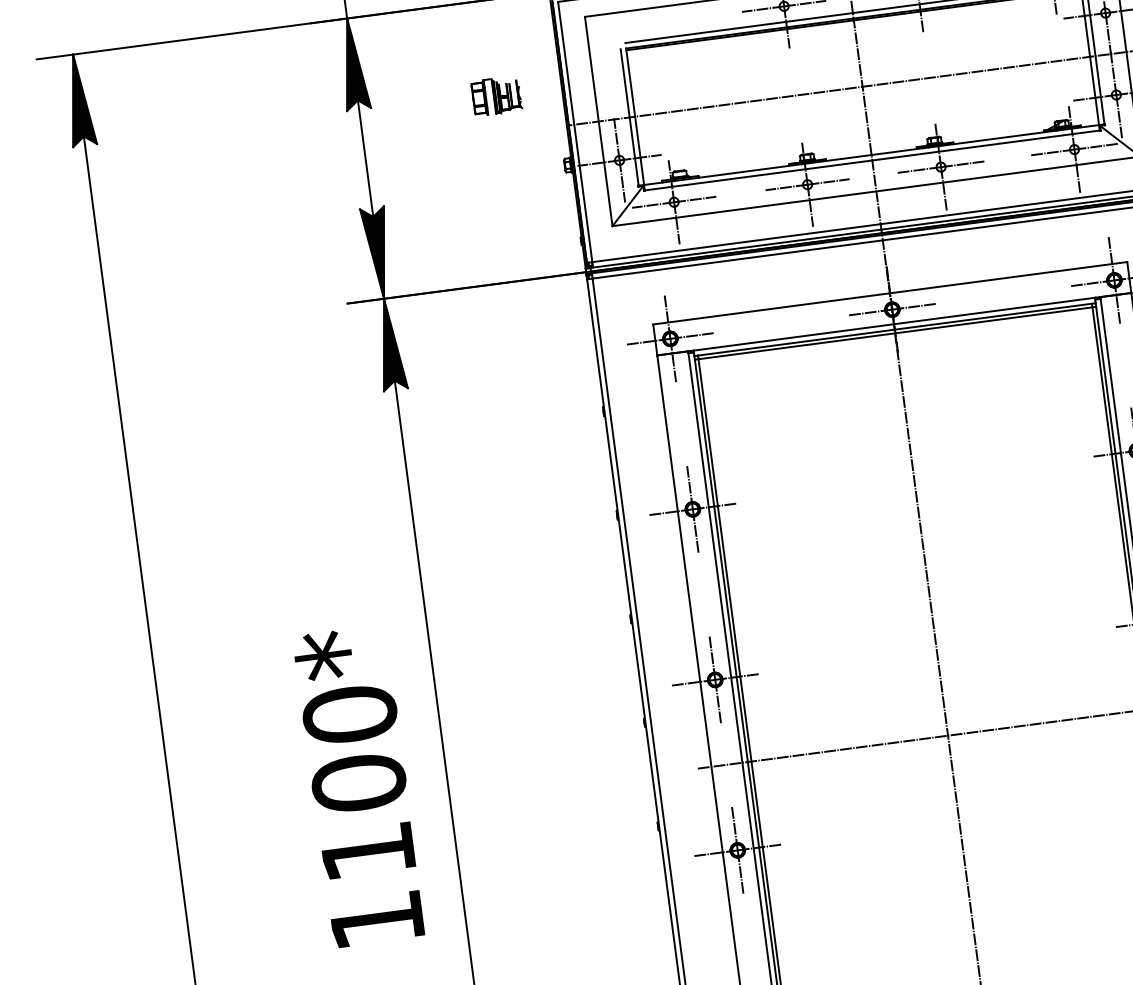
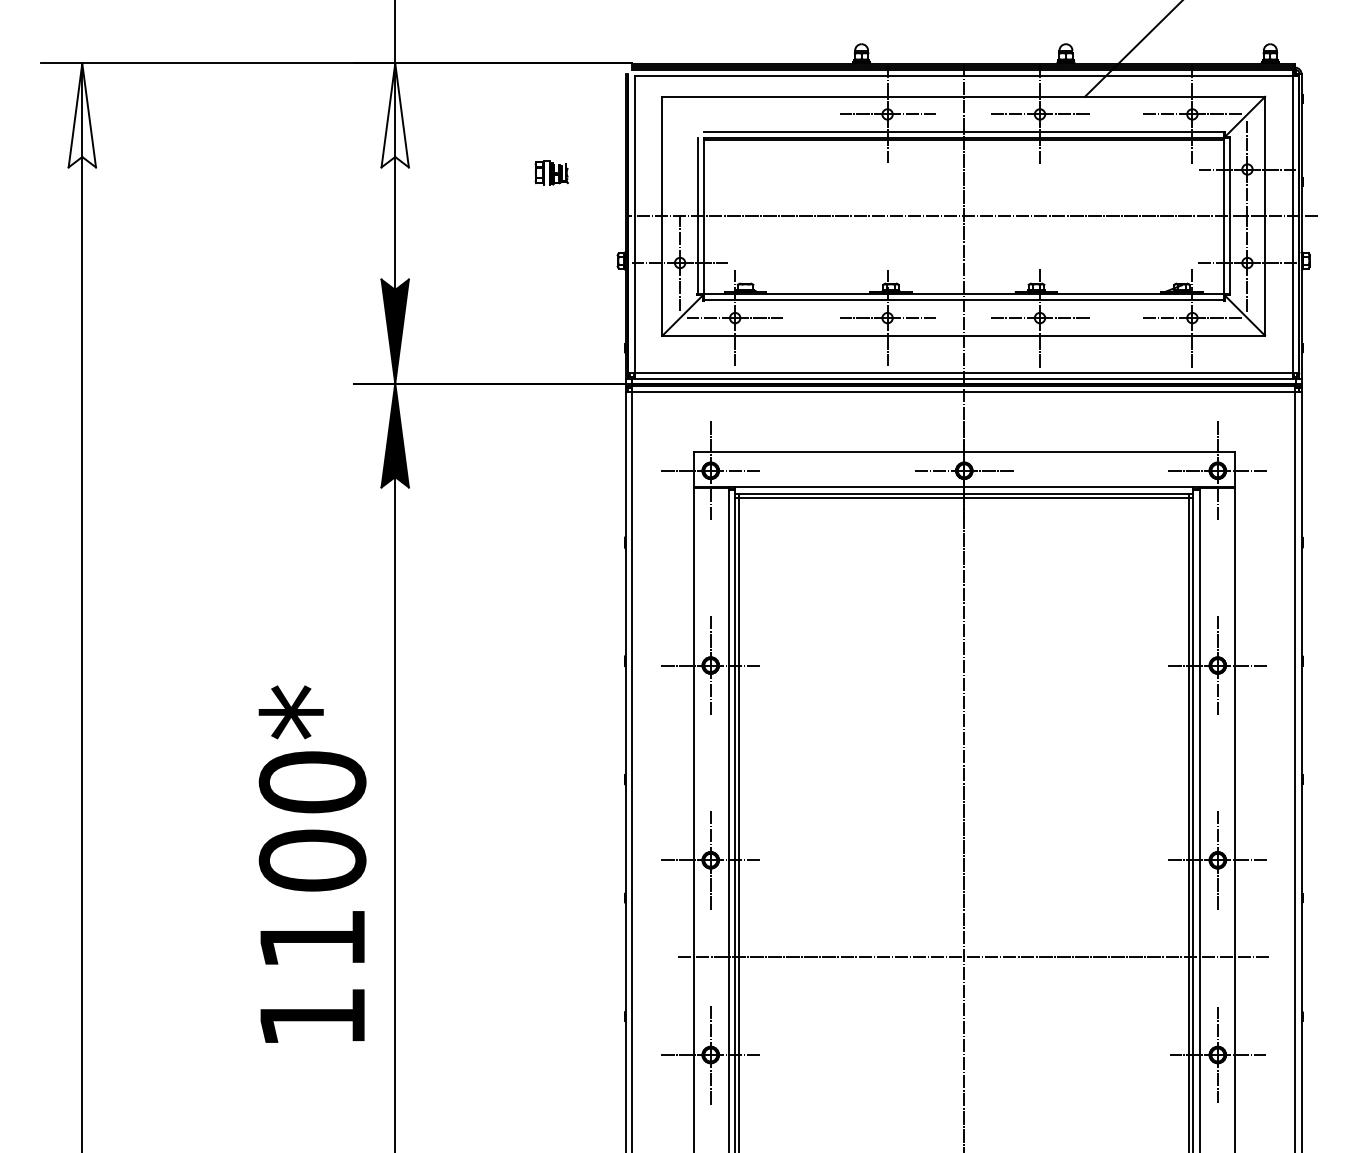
fill: (352, 64) -> (394, 115), removed
part: (496, 95) -> (551, 172), size x0.6
fill: (79, 100) -> (82, 115), removed
text: (359, 785) -> (312, 863), moved

